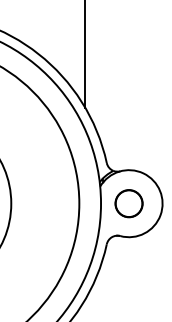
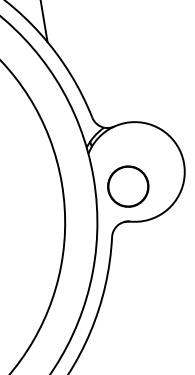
circle: (128, 203) -> (127, 186), moved

